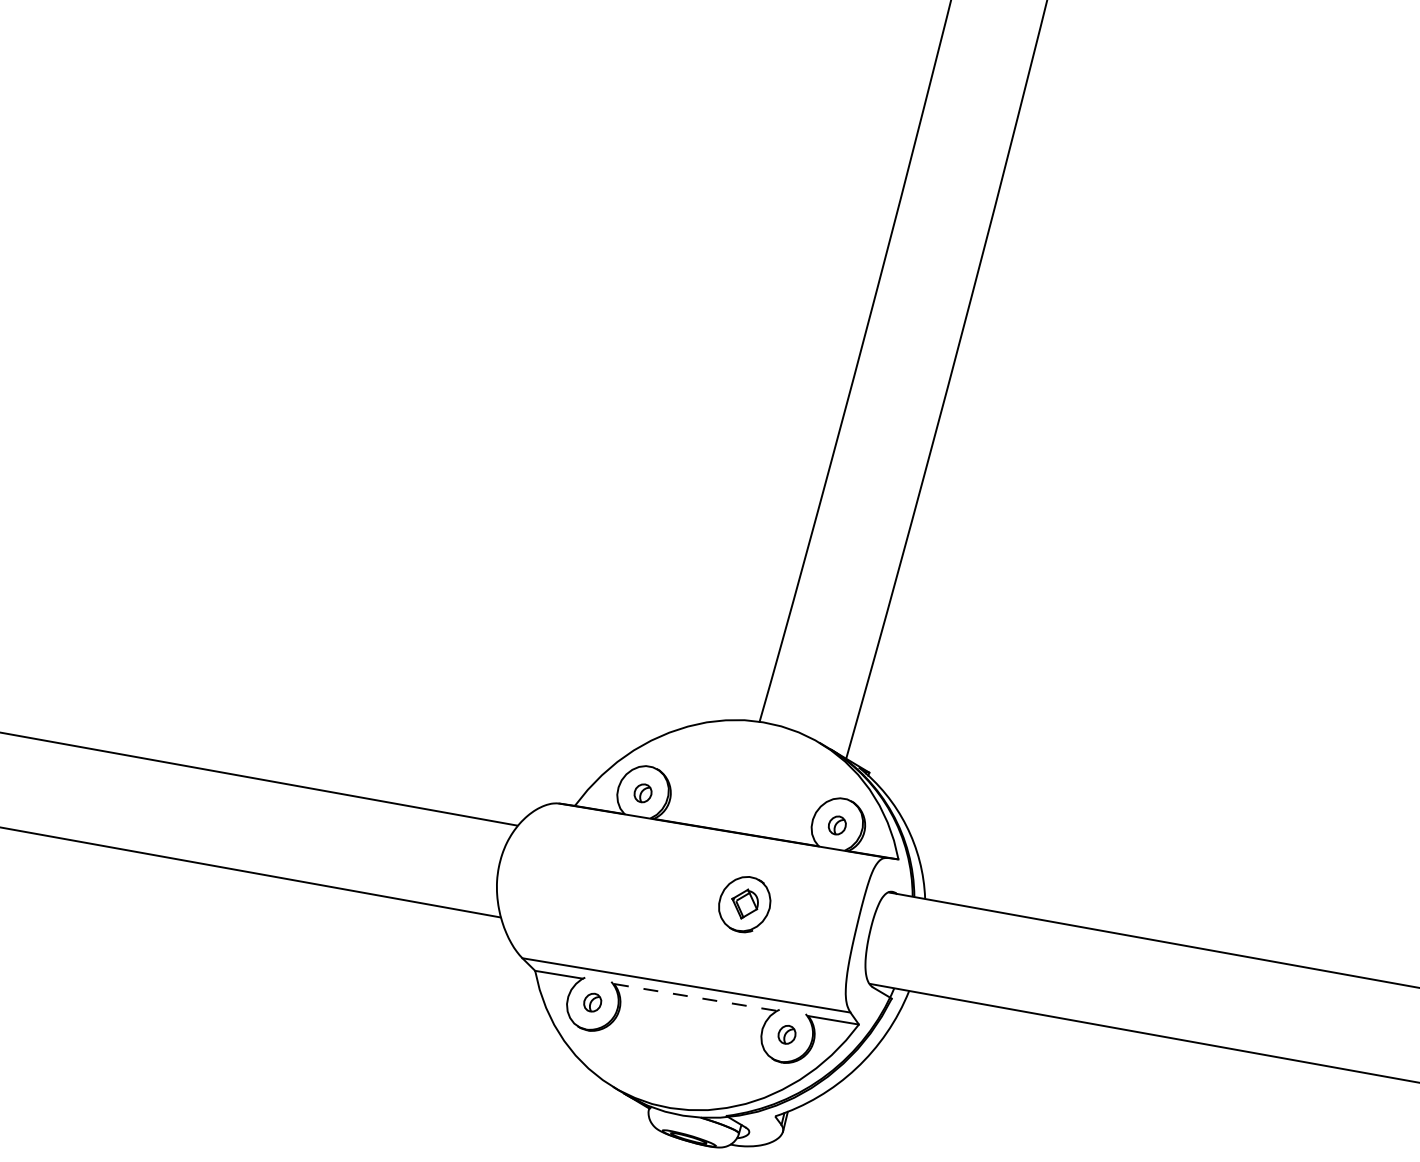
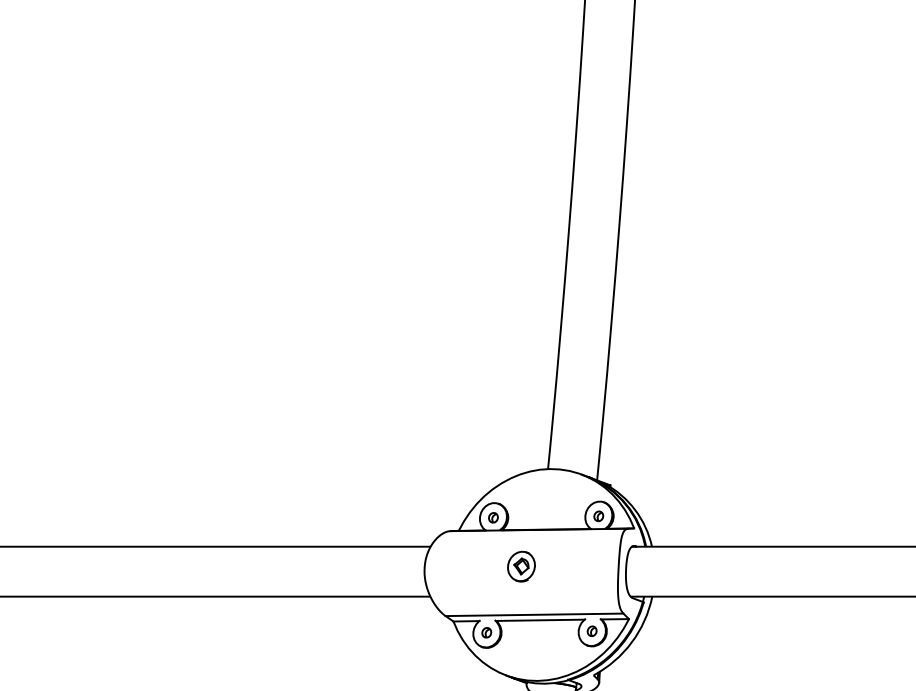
part: (744, 904) -> (521, 566), moved
line: (695, 997) -> (540, 620), dashed -> solid

